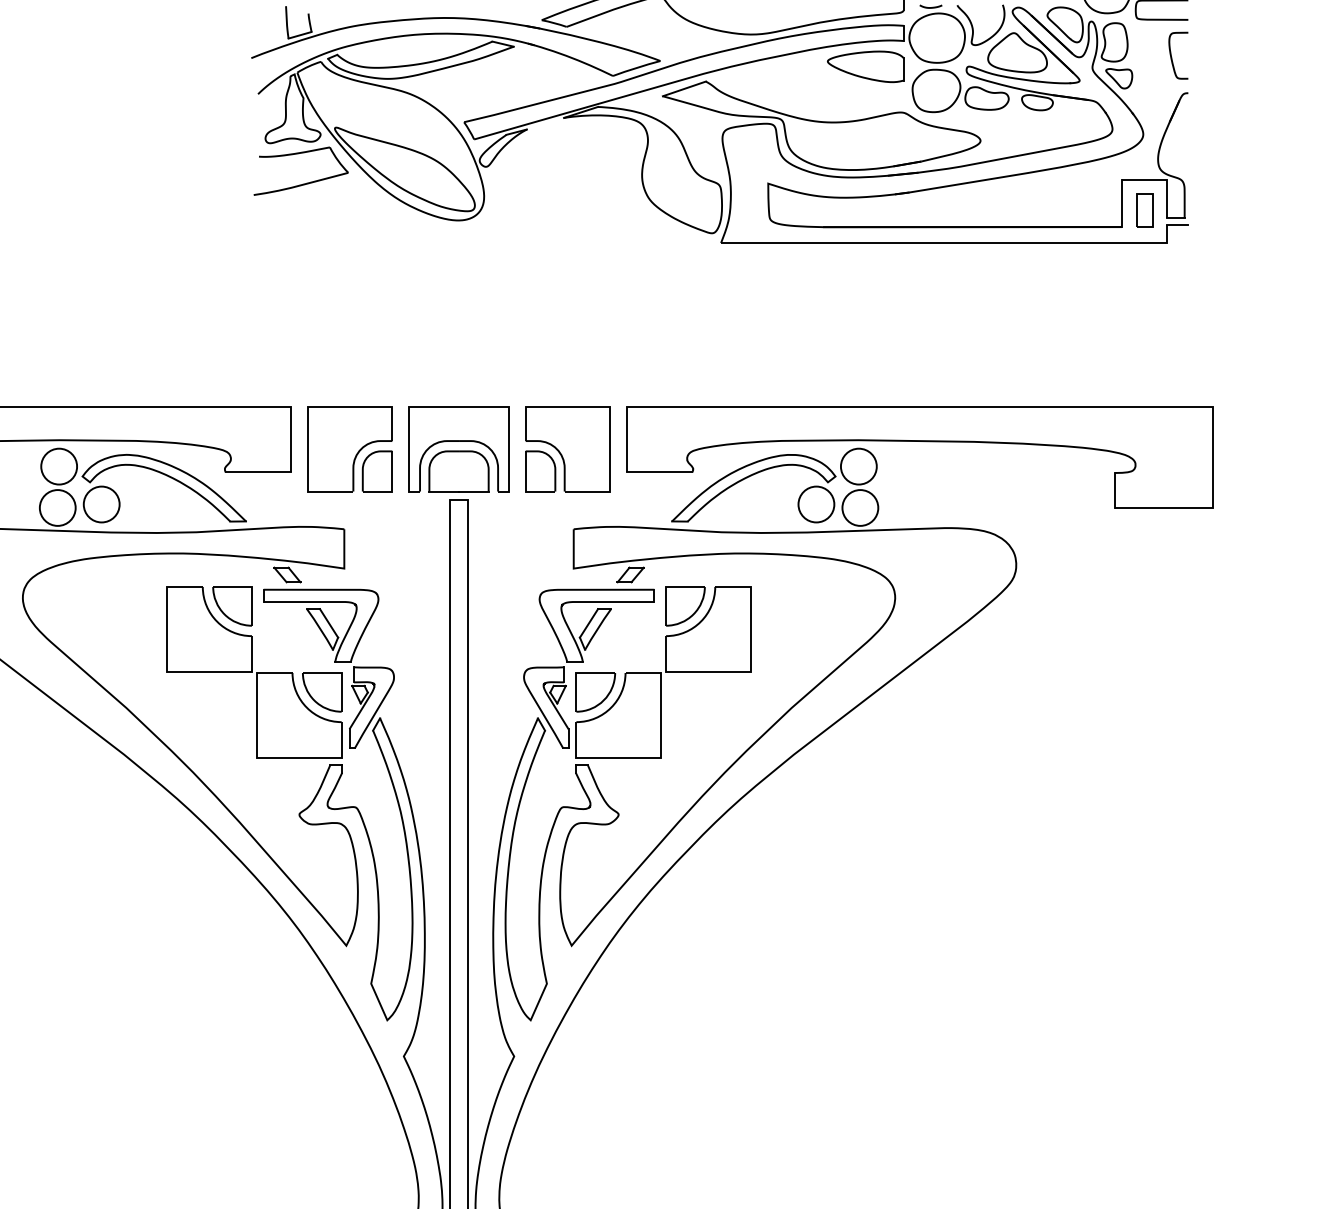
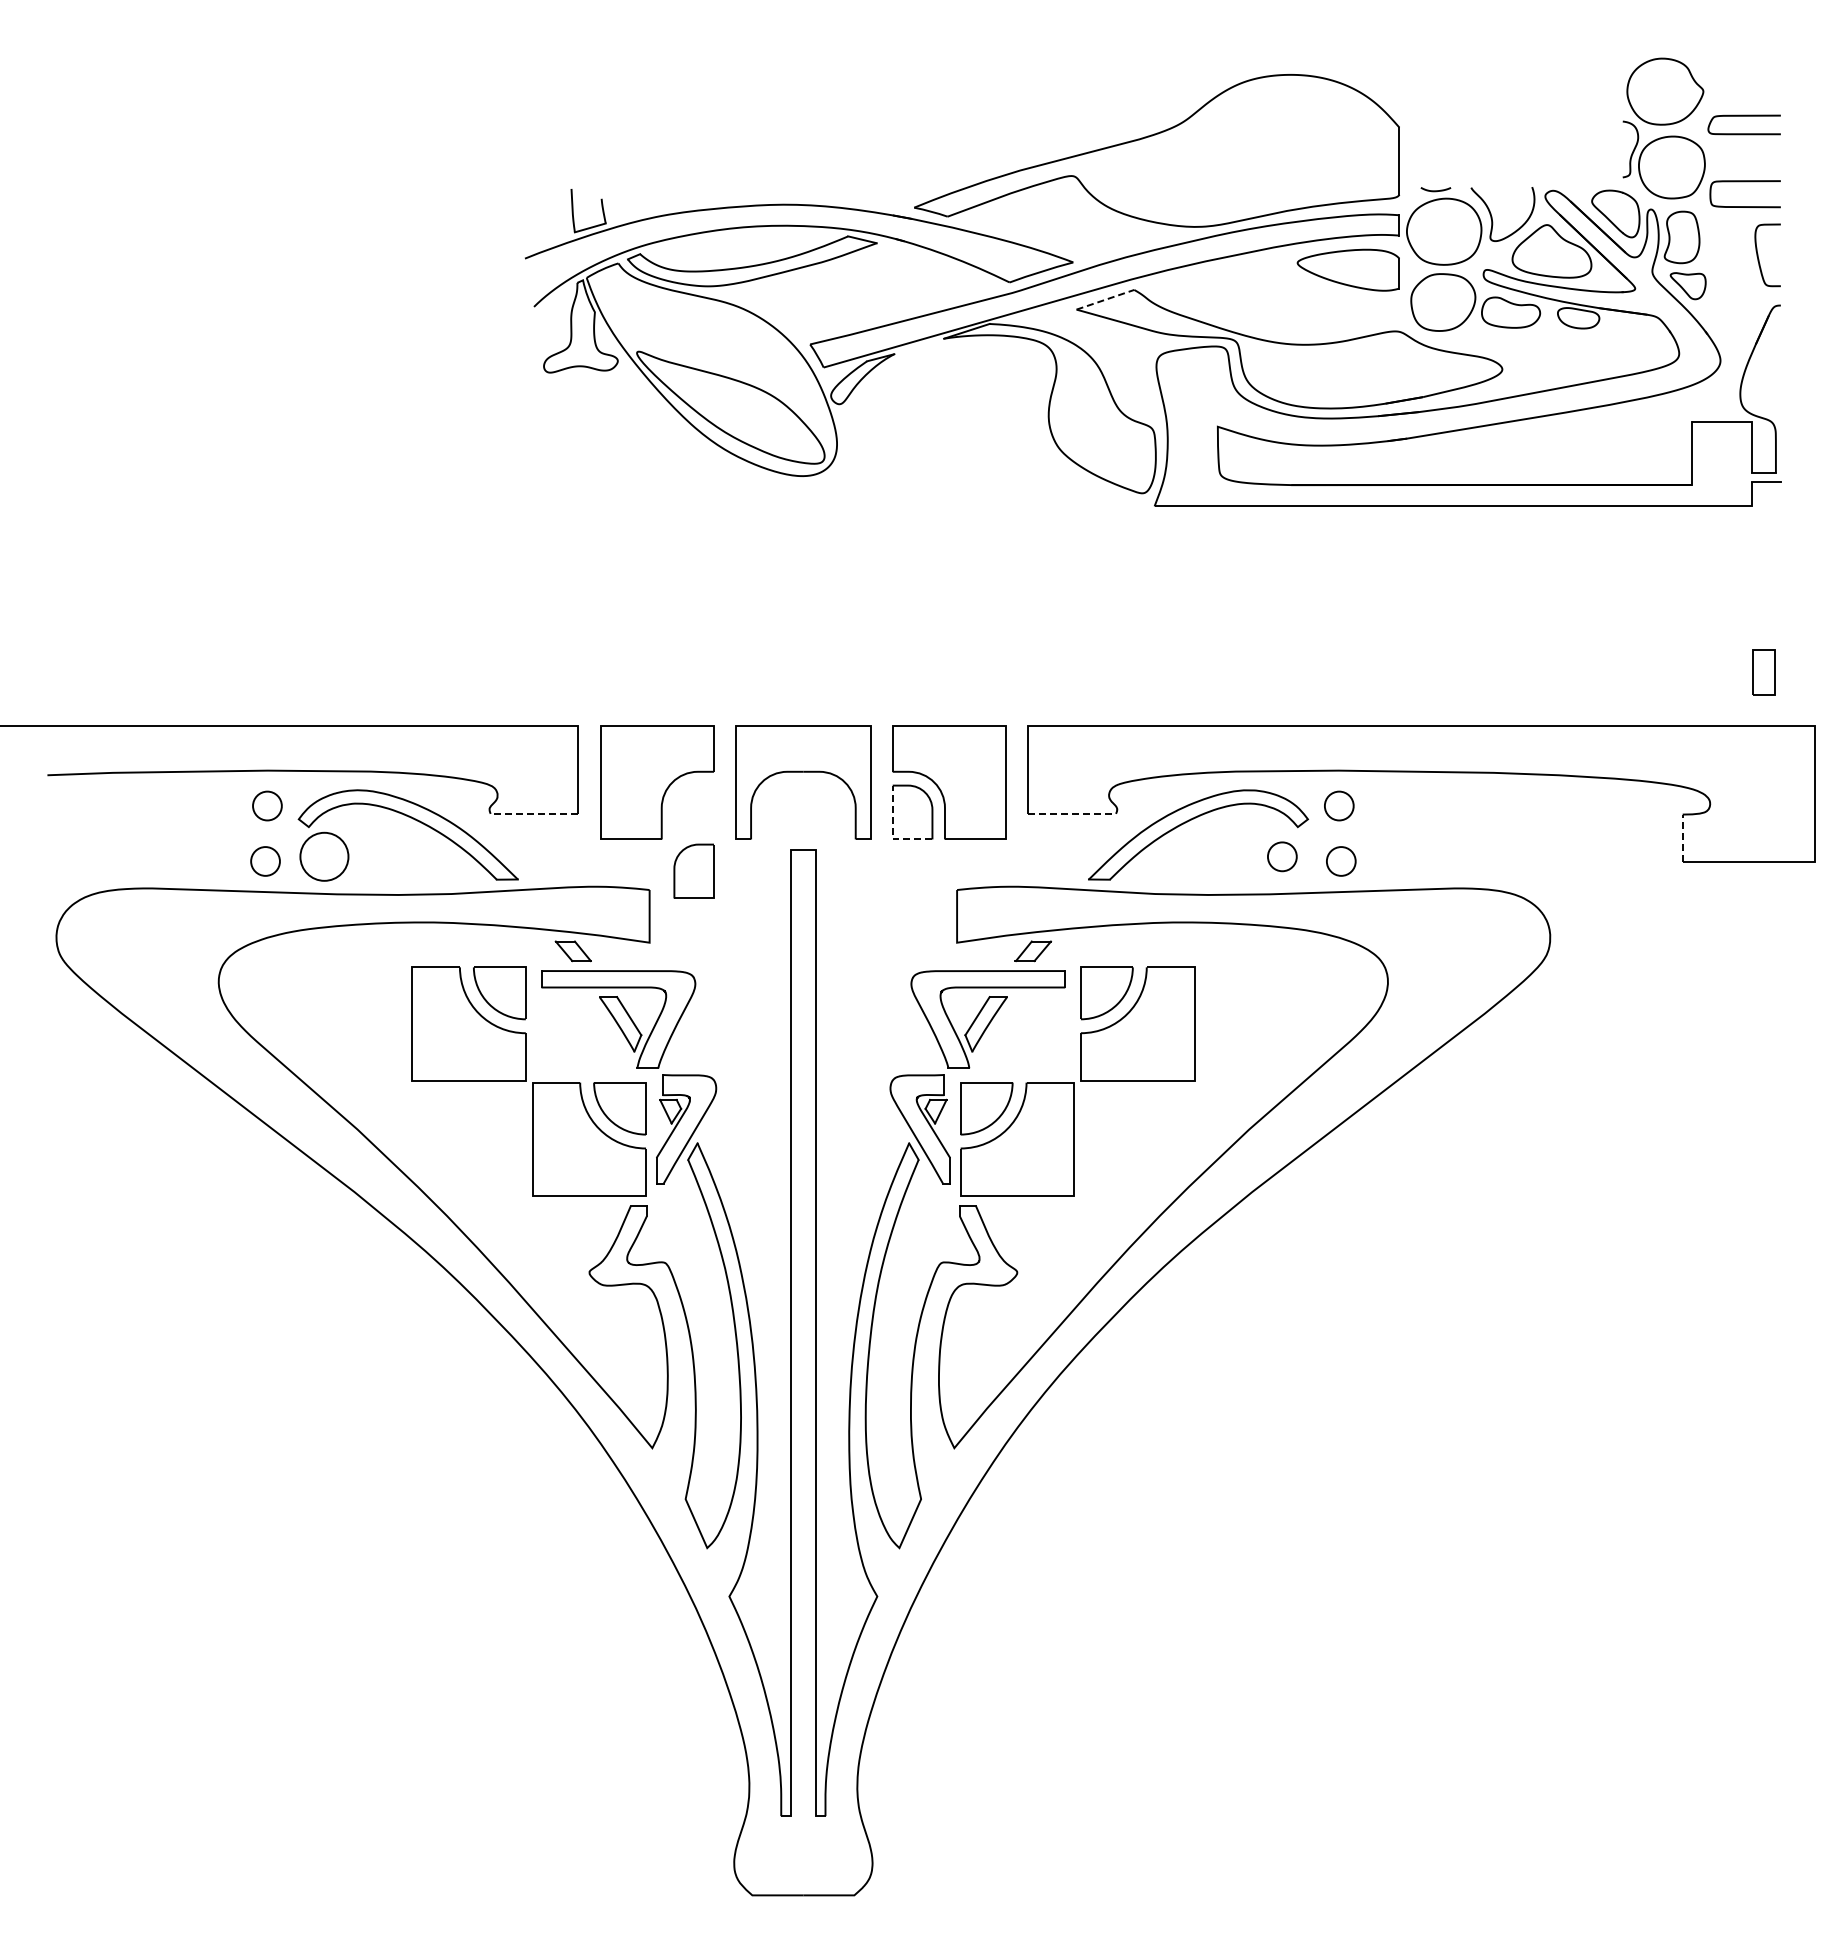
line: (684, 88) -> (1105, 299), solid -> dashed
part: (304, 183) -> (596, 426), removed
part: (1144, 210) -> (1763, 672), moved
circle: (59, 466) -> (267, 806), size x0.6
circle: (859, 466) -> (1339, 806), size x0.6
part: (377, 470) -> (693, 870), moved
part: (458, 470) -> (802, 811), removed
line: (258, 472) -> (534, 813), solid -> dashed
line: (659, 472) -> (1072, 813), solid -> dashed
line: (525, 486) -> (892, 832), solid -> dashed
line: (1114, 490) -> (1682, 838), solid -> dashed
circle: (816, 504) -> (1282, 856), size x0.6
circle: (57, 508) -> (265, 861), size x0.6
circle: (860, 508) -> (1341, 861), size x0.6

